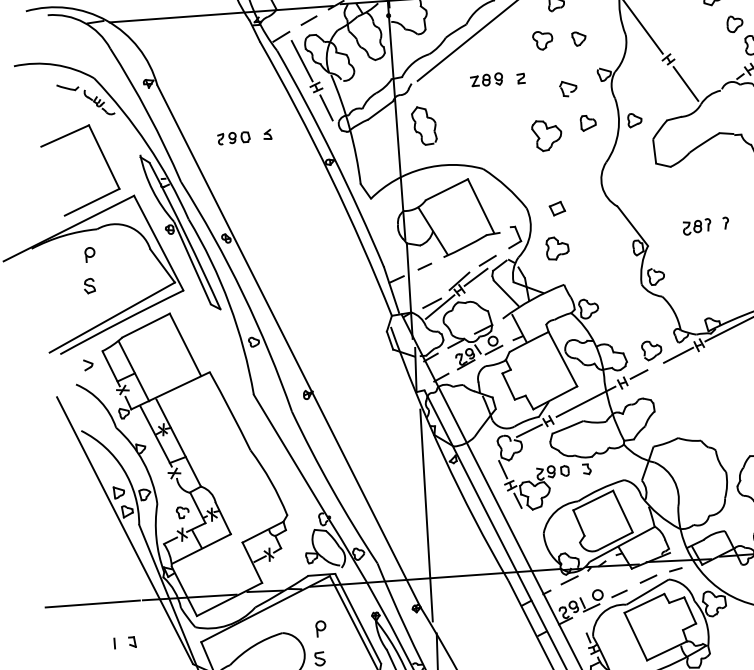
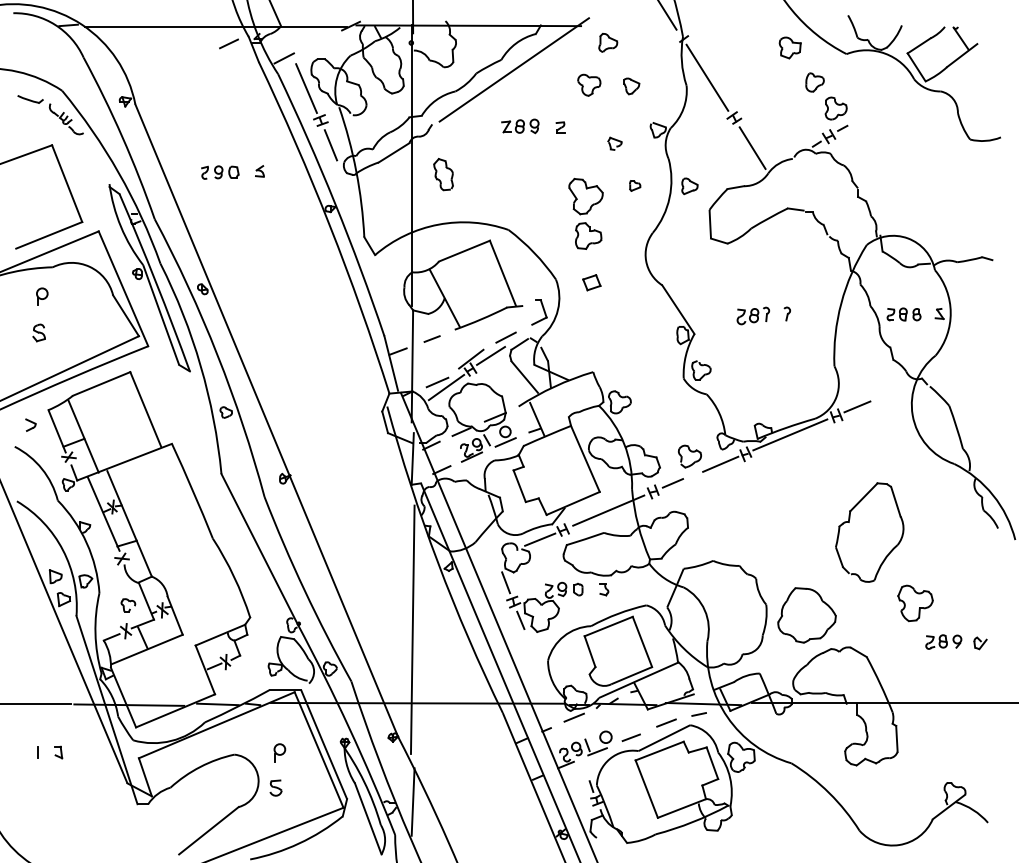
line: (308, 20) -> (228, 43), moved
part: (567, 88) -> (614, 143), size x0.7
part: (587, 123) -> (634, 185), size x0.6
part: (424, 125) -> (443, 174), size x0.7
part: (557, 247) -> (588, 235), moved

